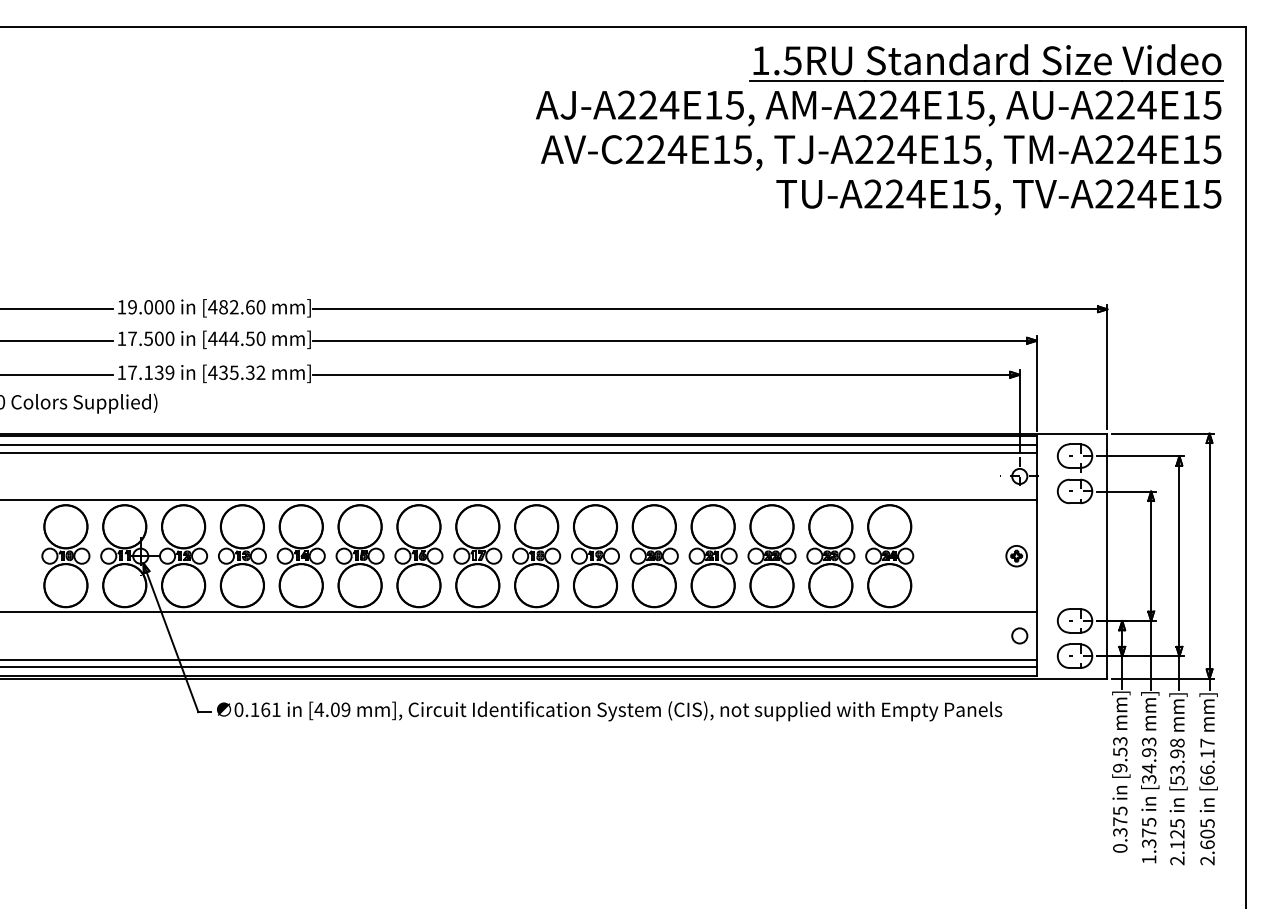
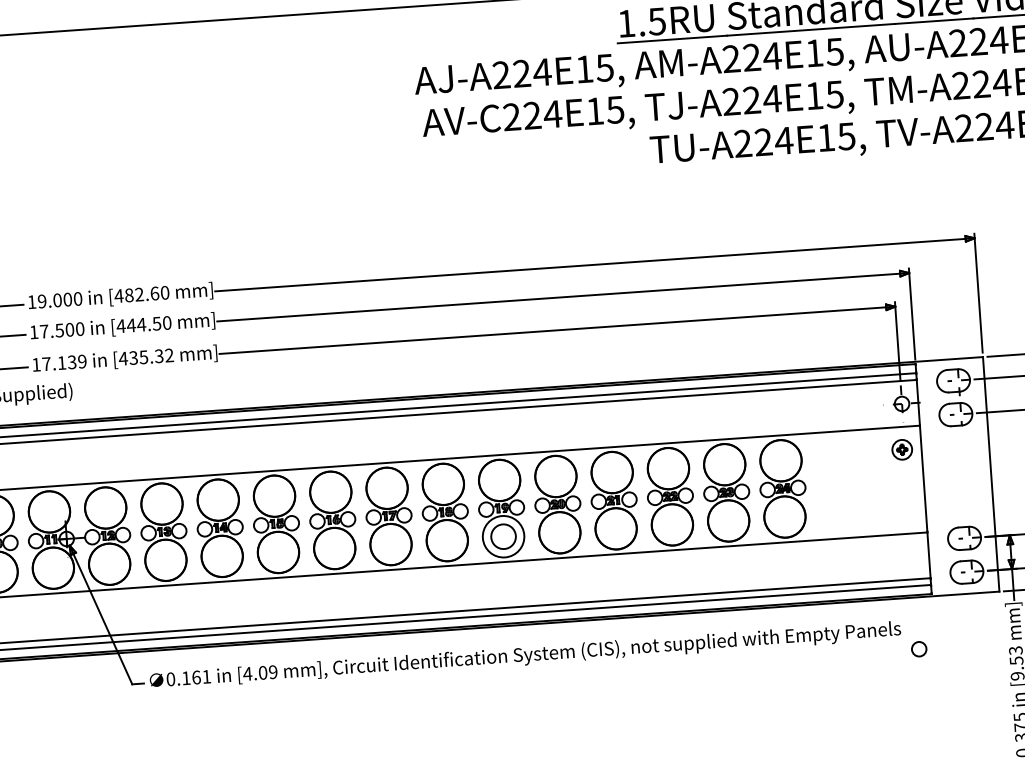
part: (1016, 556) -> (902, 450), moved
circle: (595, 585) -> (503, 536), size x0.6
circle: (1019, 635) -> (918, 648), moved

